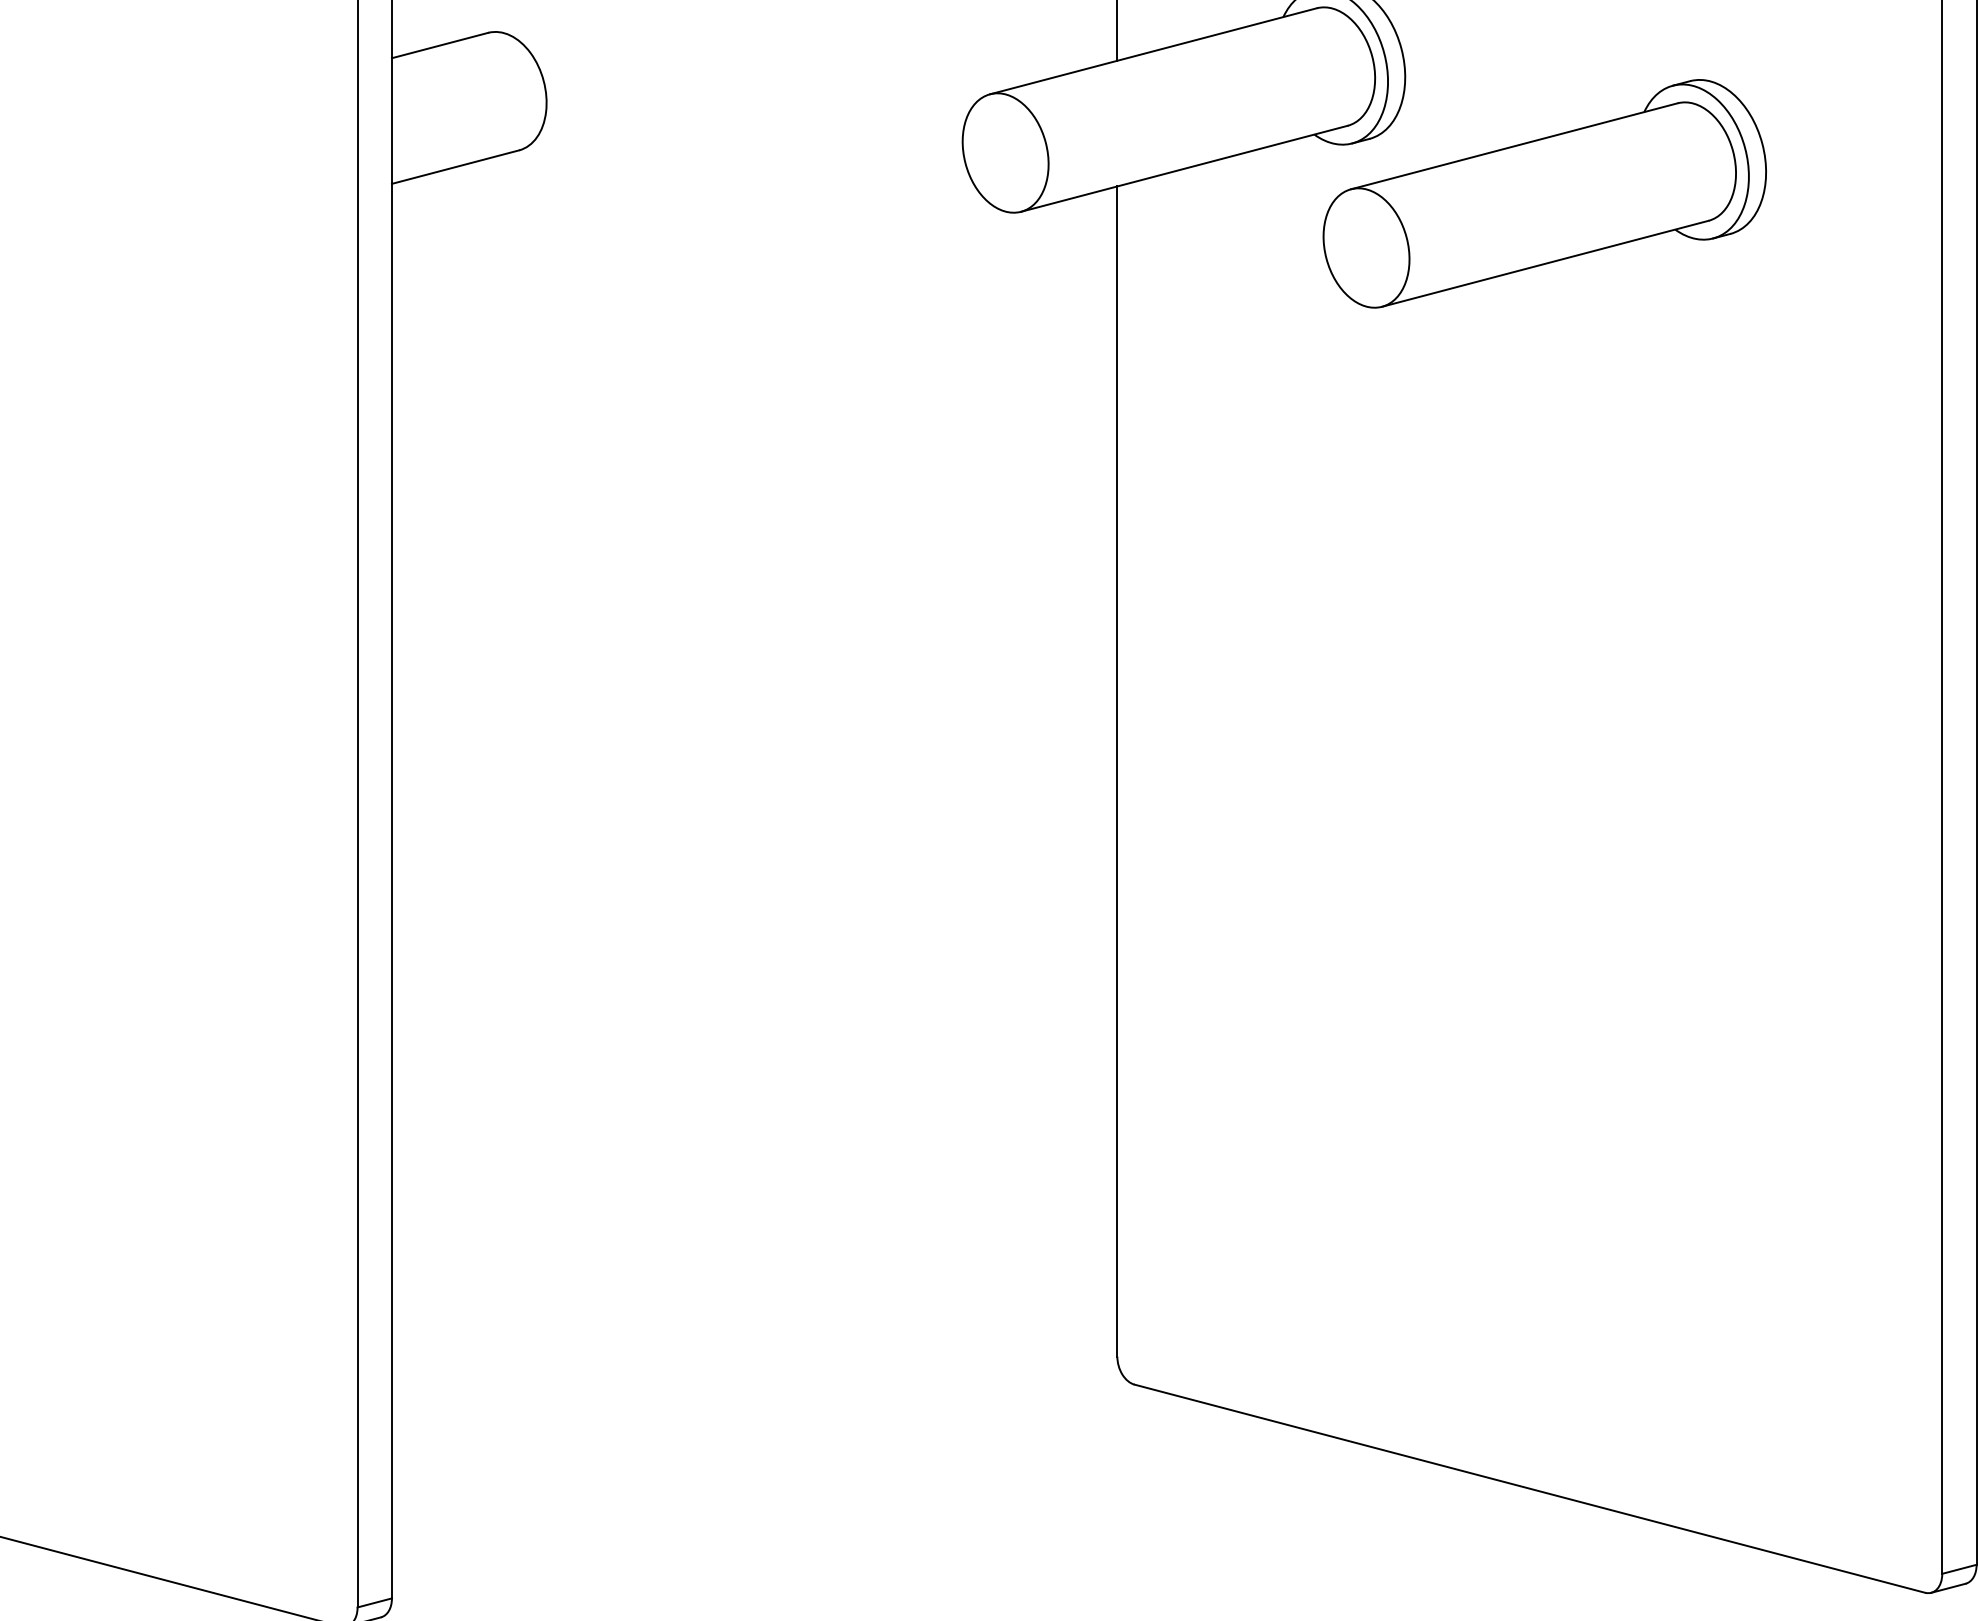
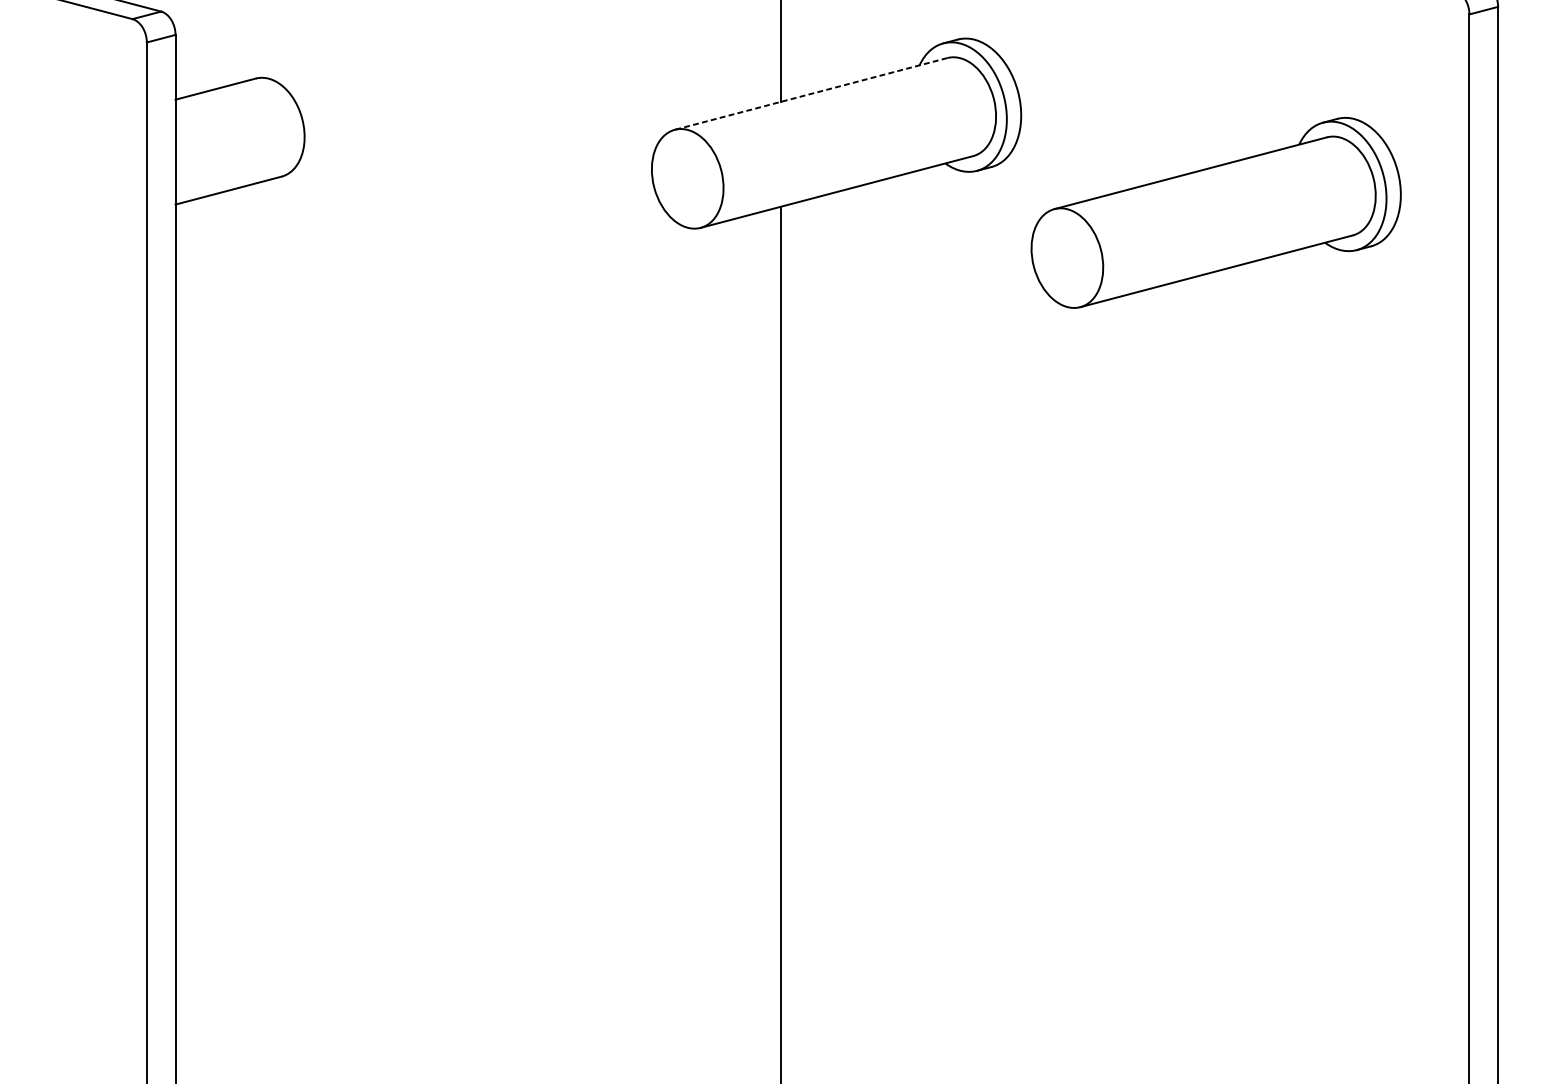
line: (1153, 51) -> (811, 94), solid -> dashed
part: (1544, 193) -> (1215, 212), moved

